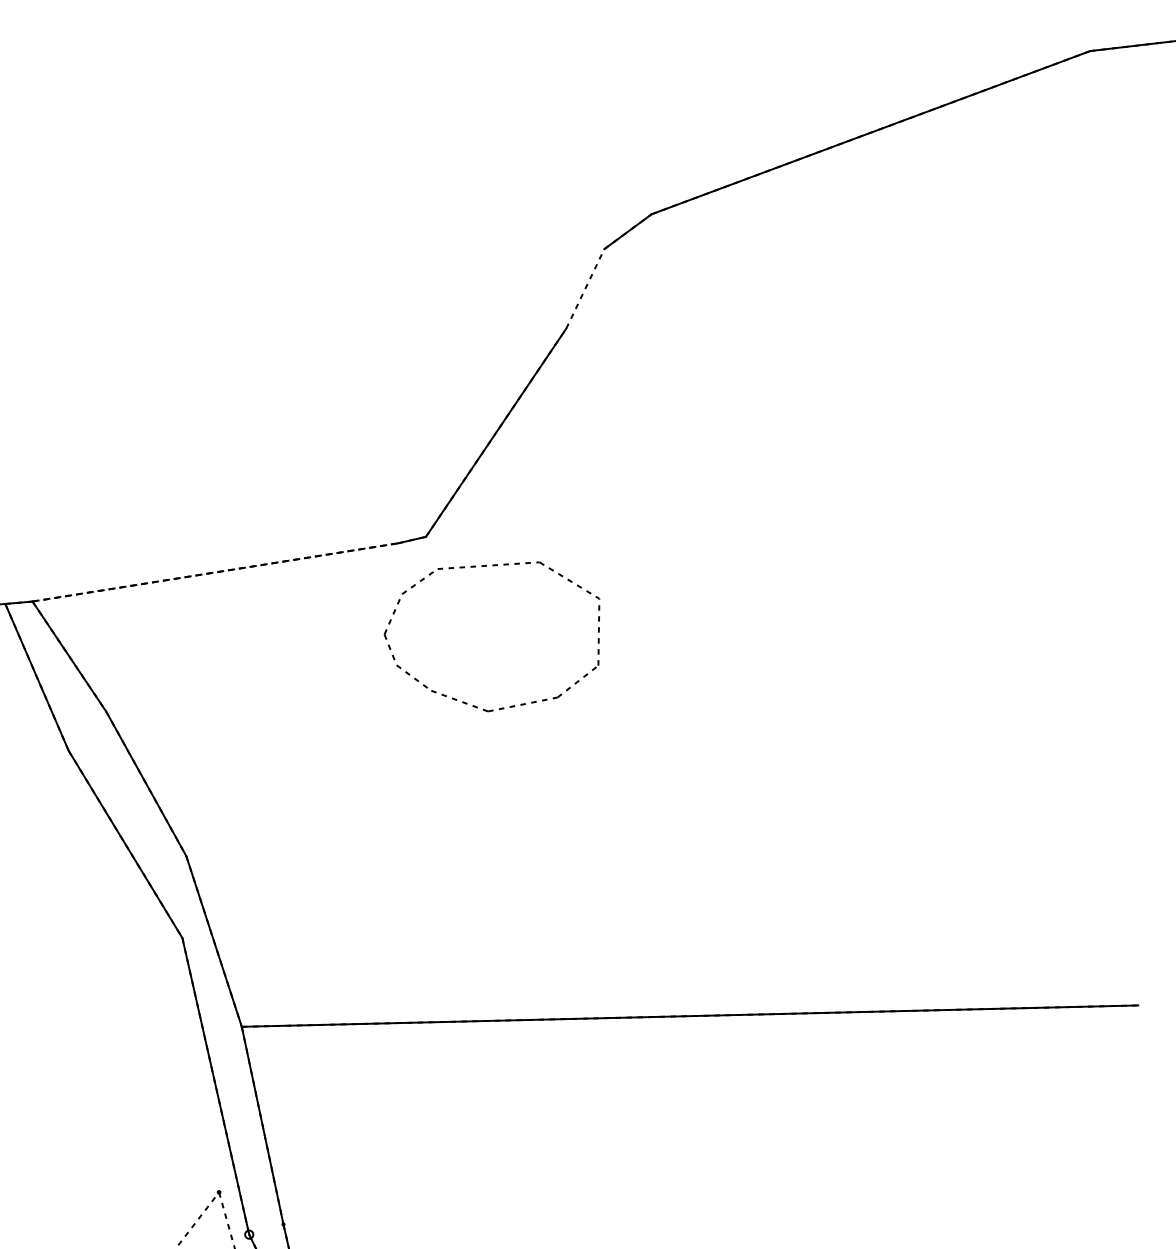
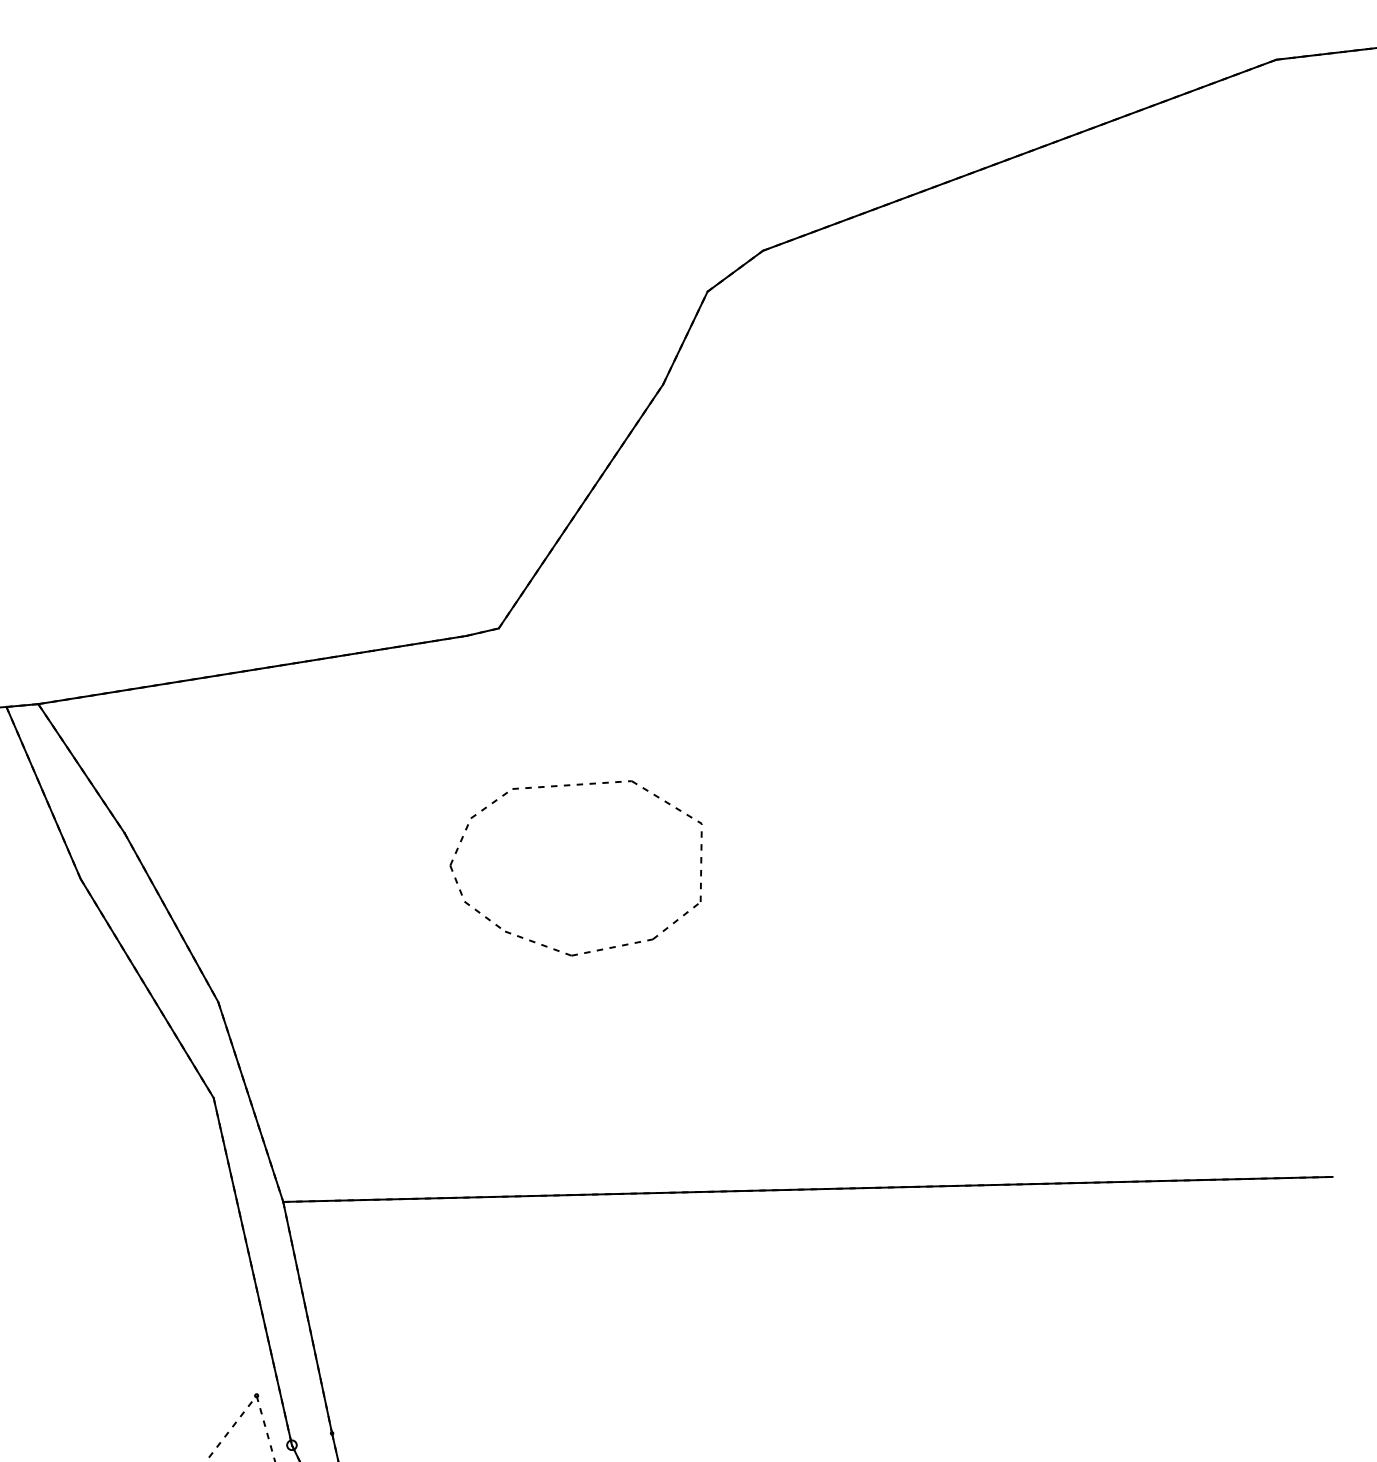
line: (585, 288) -> (685, 337), added
part: (492, 566) -> (576, 786), moved
line: (215, 572) -> (252, 670), dashed -> solid

